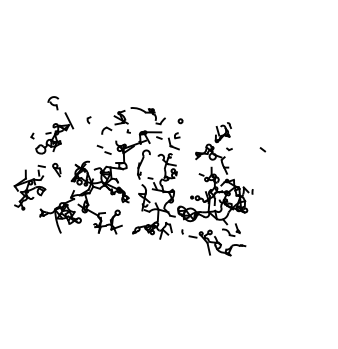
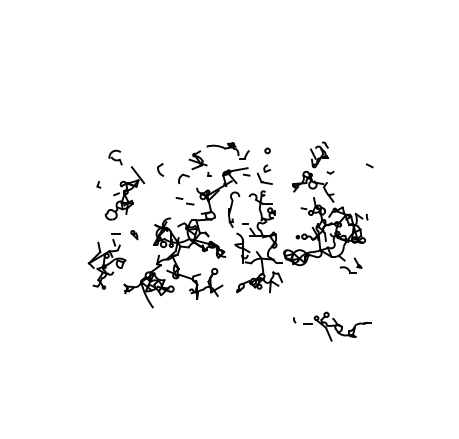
part: (88, 119) -> (160, 169), size x1.6
part: (32, 135) -> (98, 184), moved
part: (57, 169) -> (134, 234), size x0.6
part: (213, 243) -> (332, 326), moved

